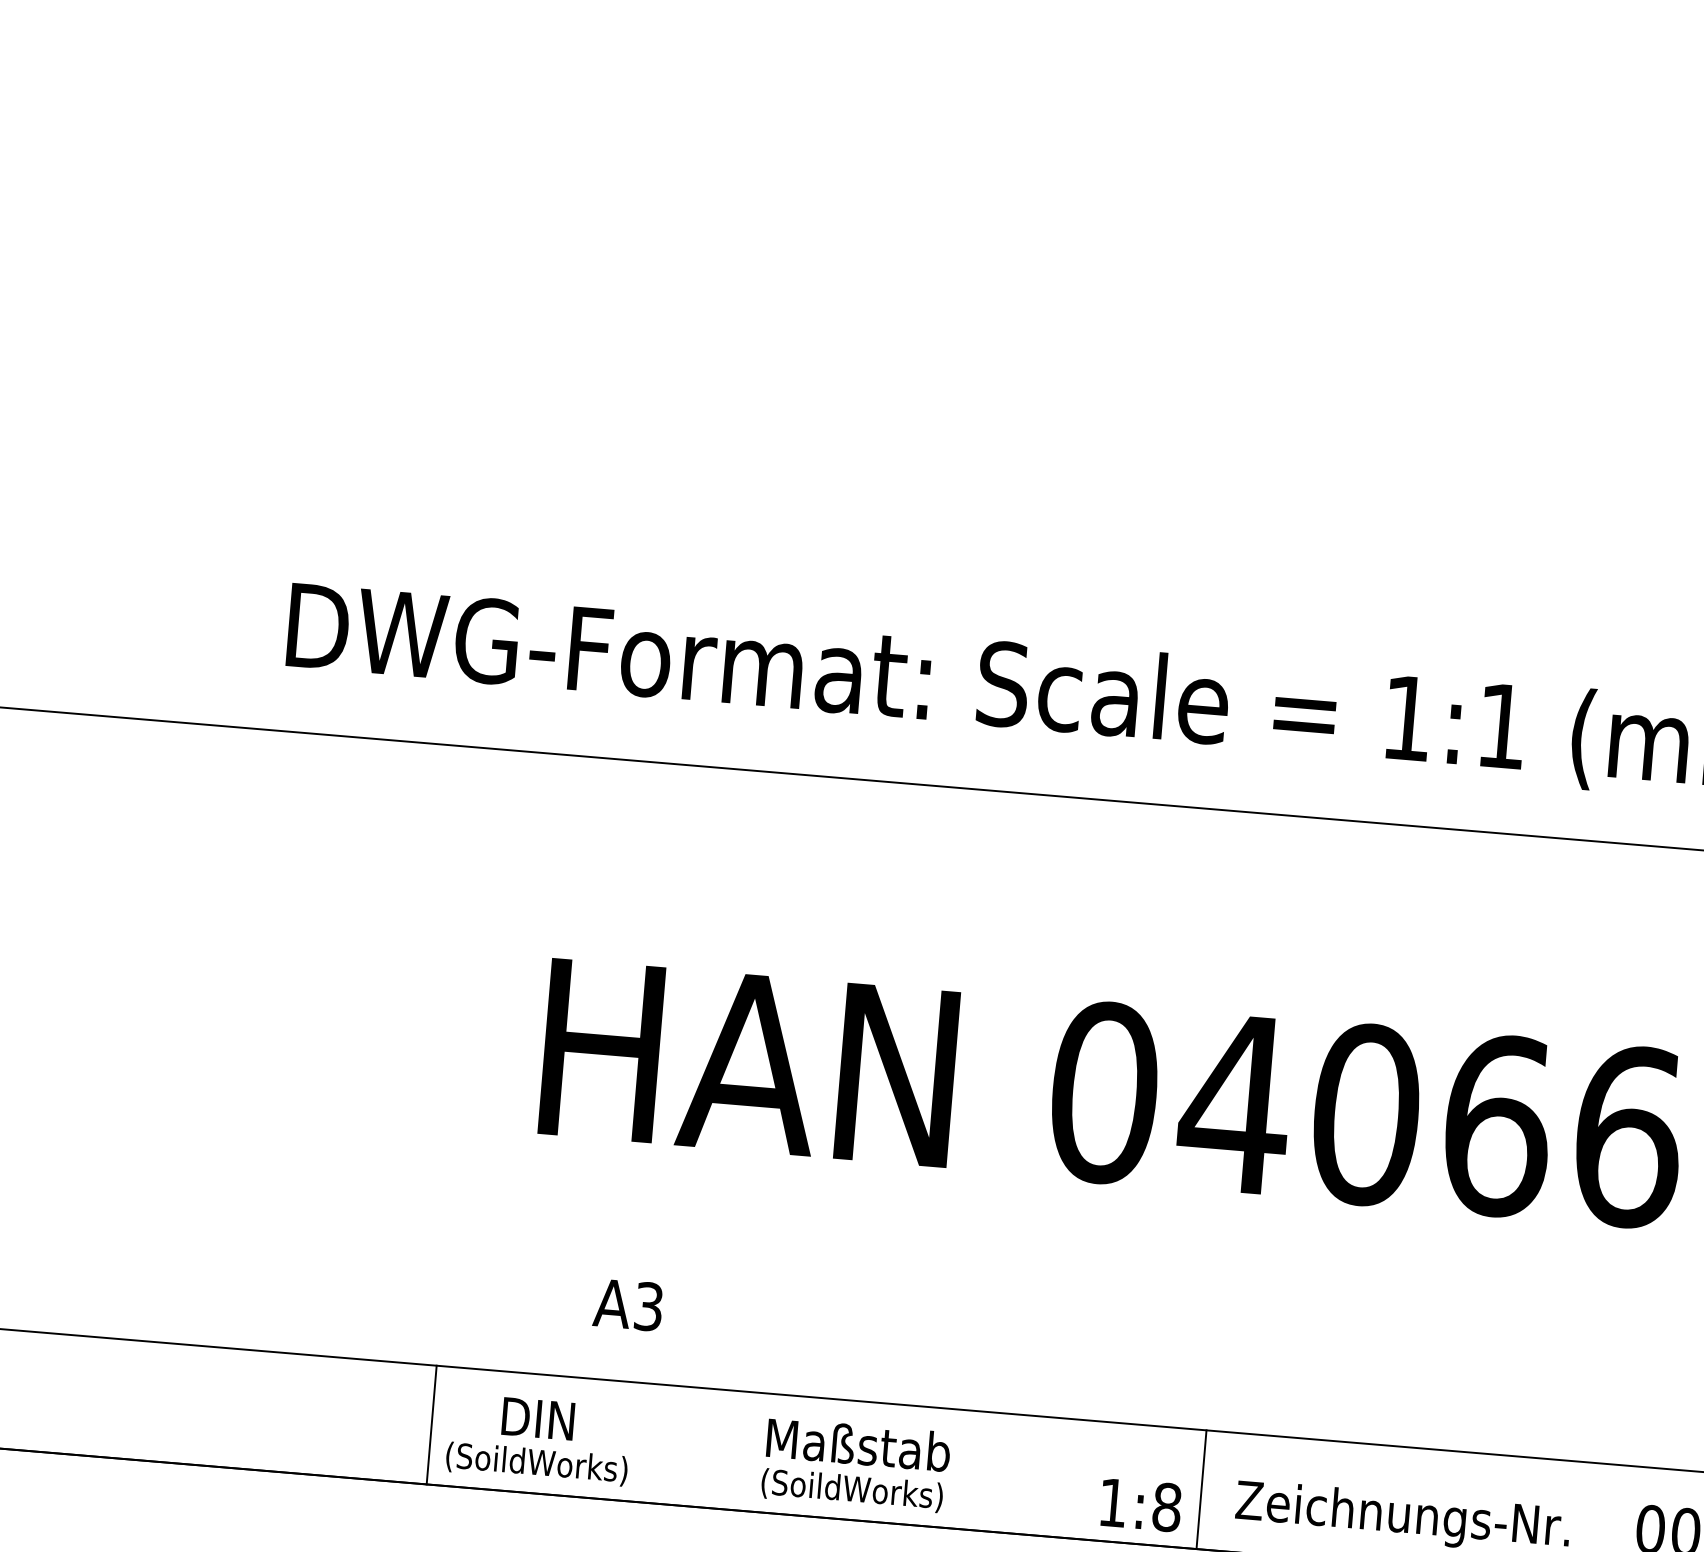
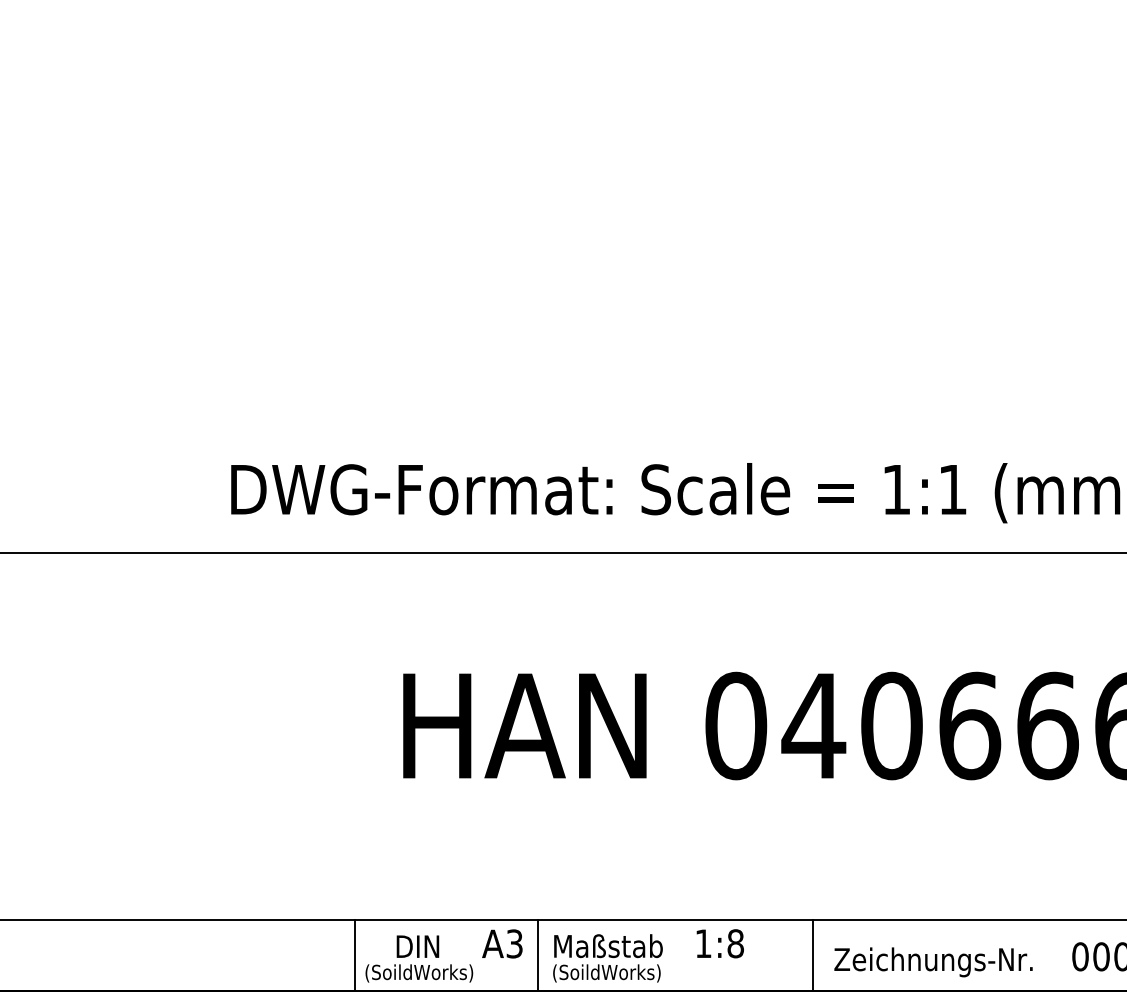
text: (628, 1304) -> (502, 943), moved
line: (738, 1450) -> (537, 955), added
text: (1139, 1504) -> (719, 943), moved

